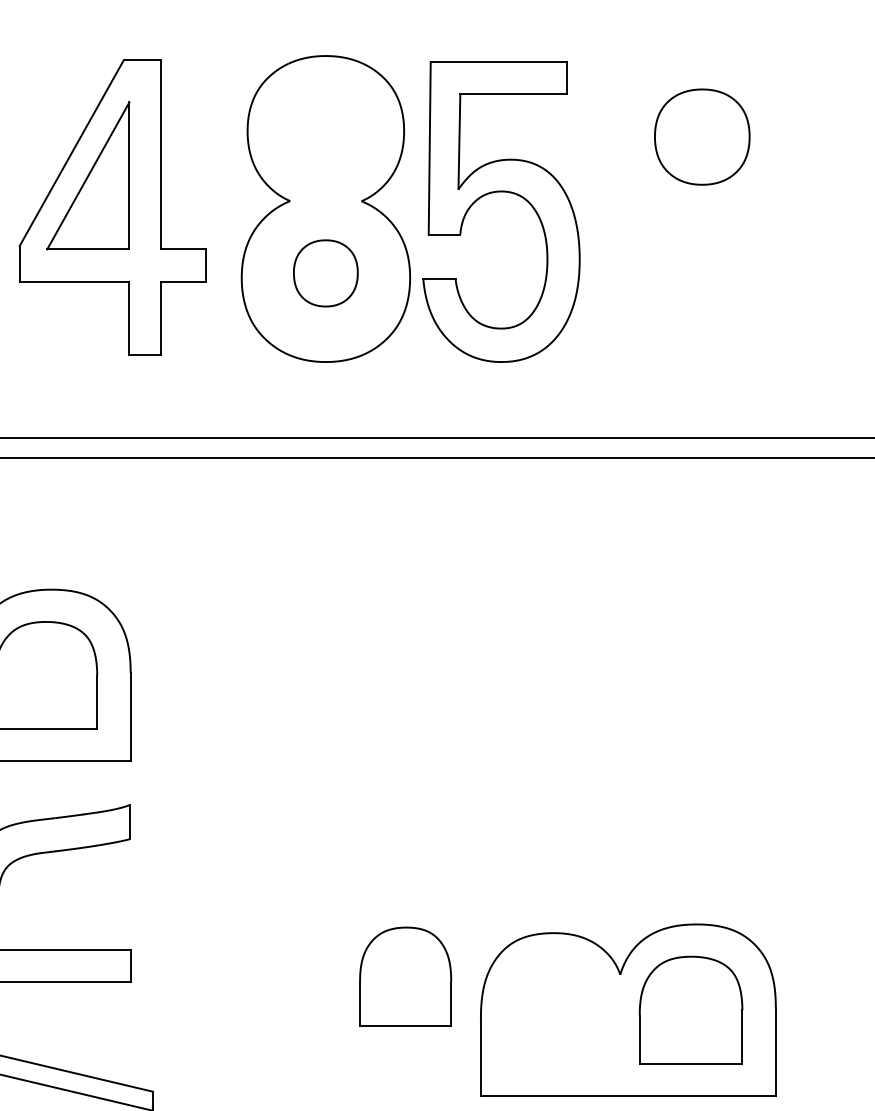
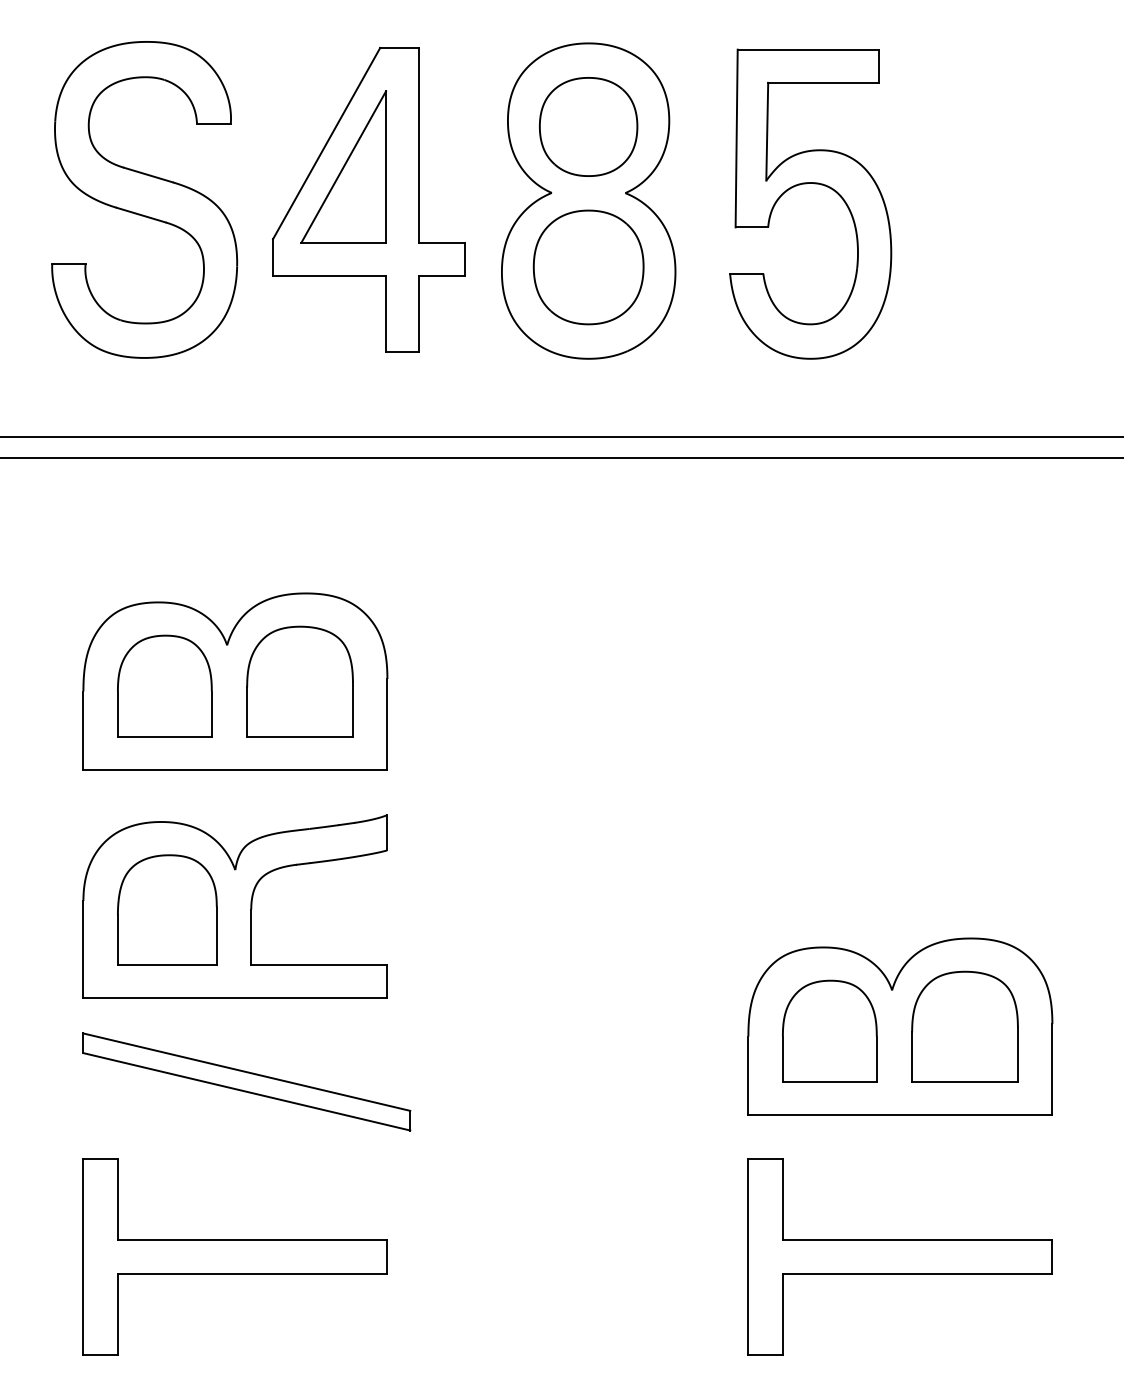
part: (702, 136) -> (588, 126), moved
part: (497, 192) -> (806, 184), moved
part: (325, 273) -> (588, 267), size x1.67
part: (405, 975) -> (829, 1030), moved

